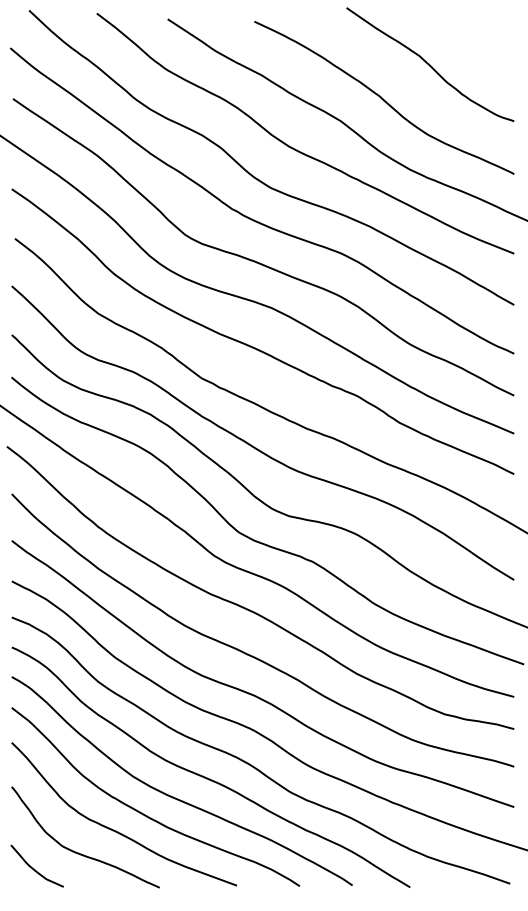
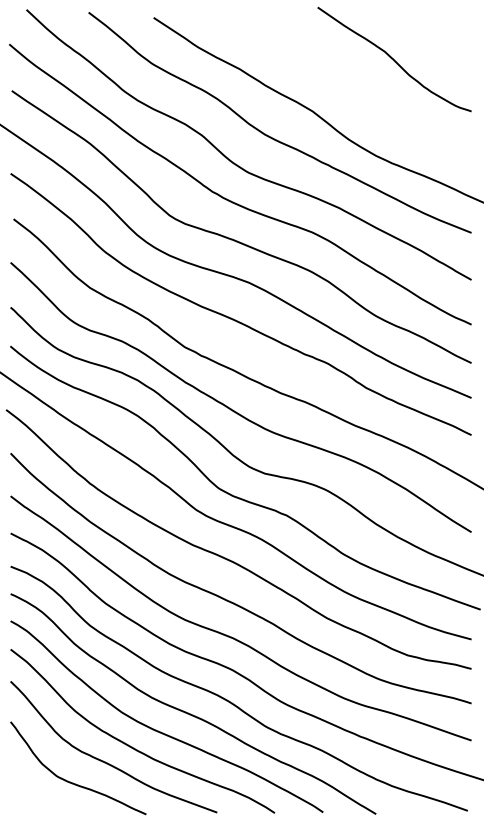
curve: (383, 98) -> (351, 90), removed
curve: (34, 868) -> (31, 796), removed

